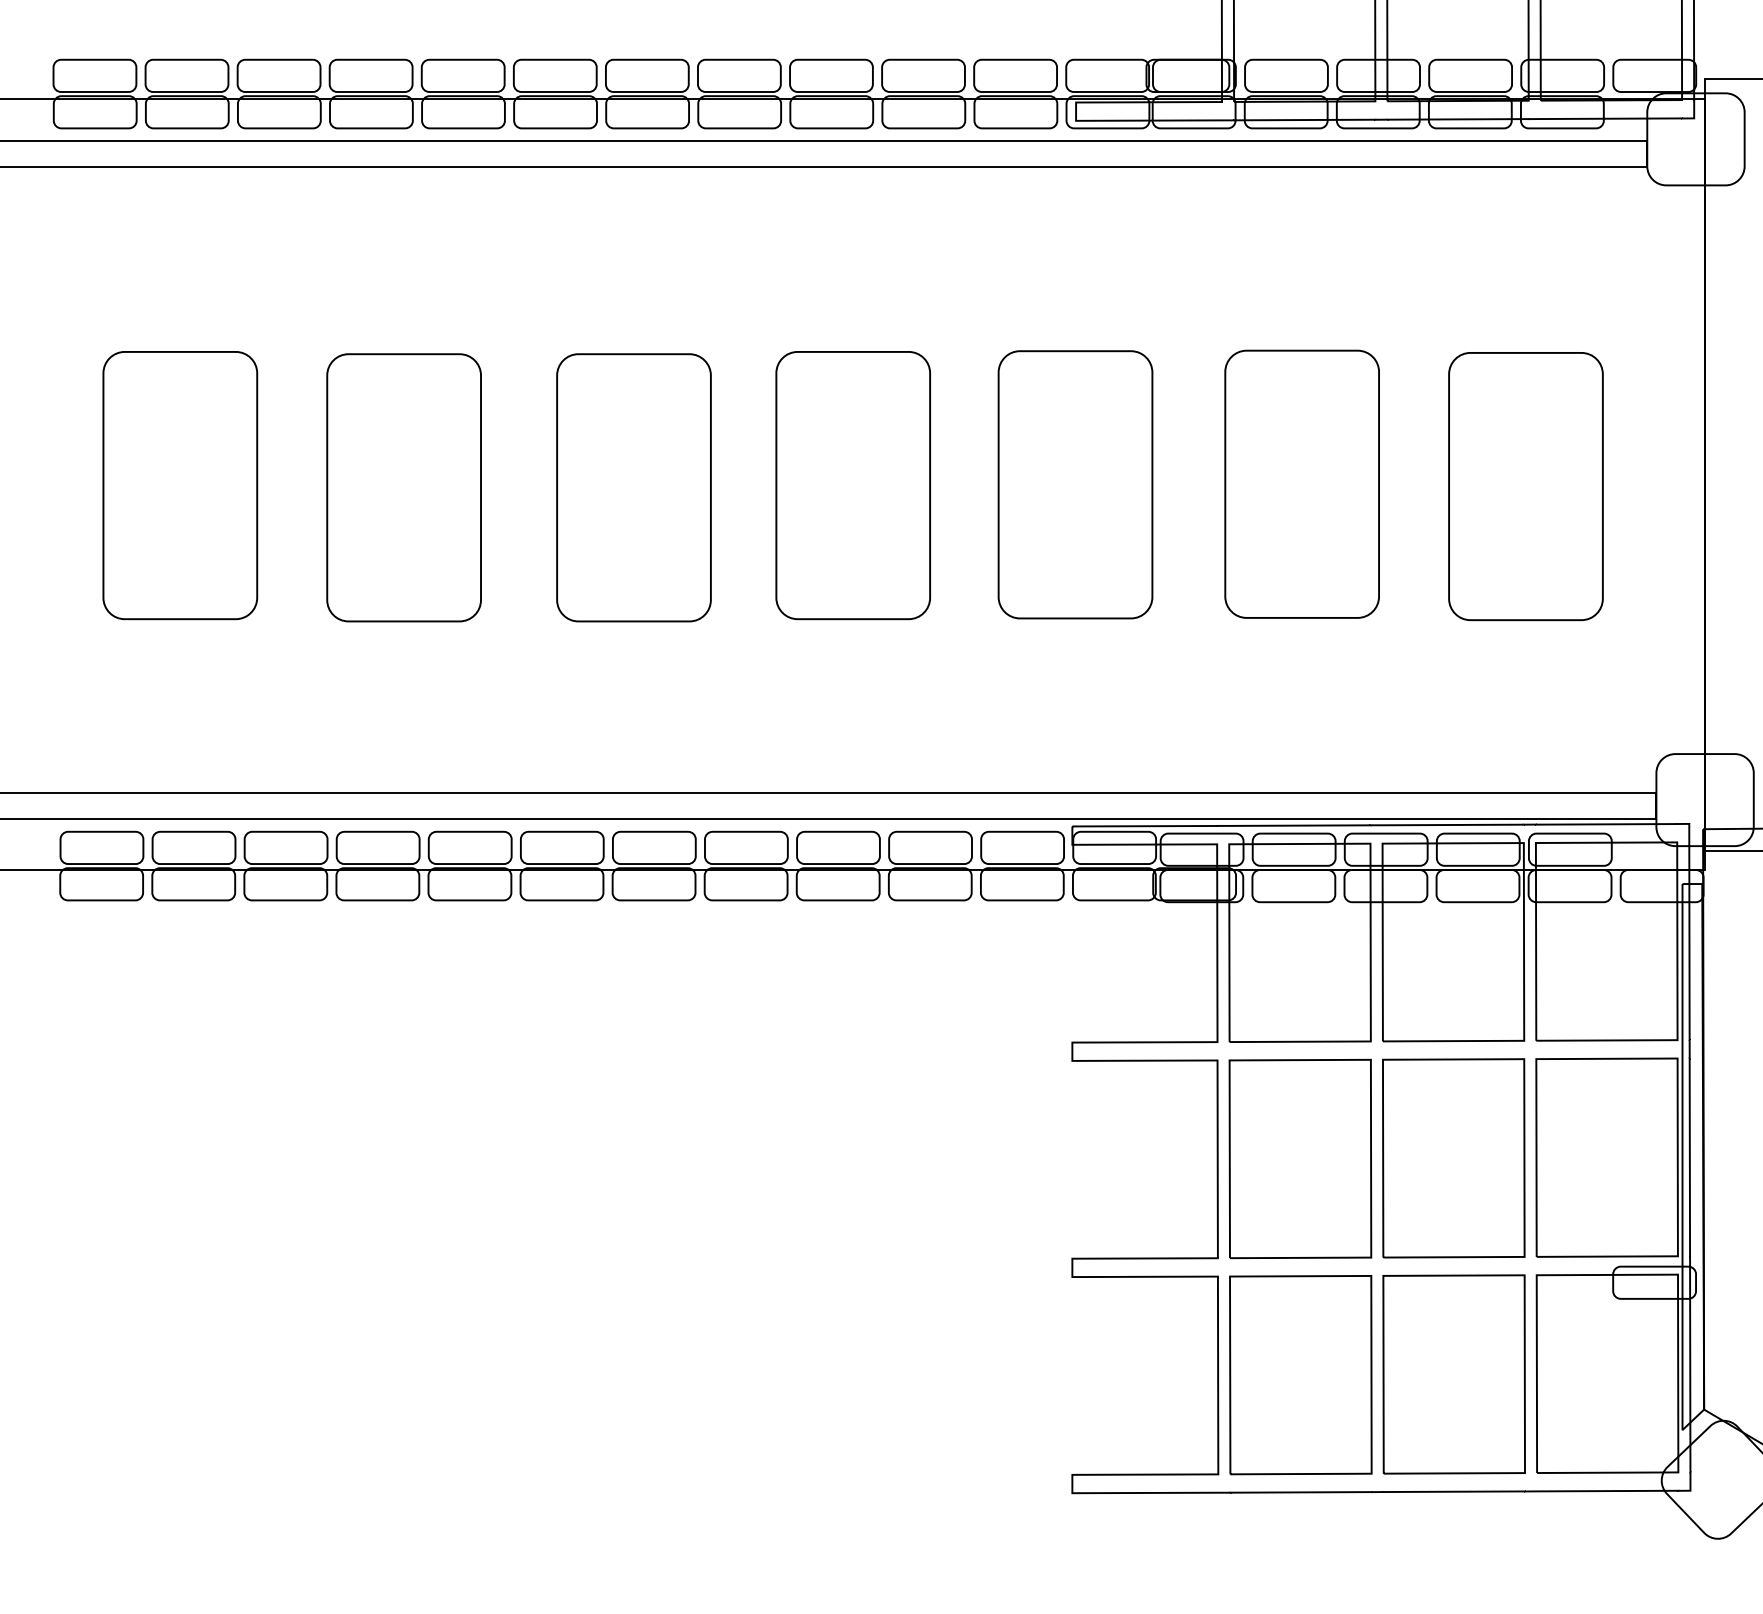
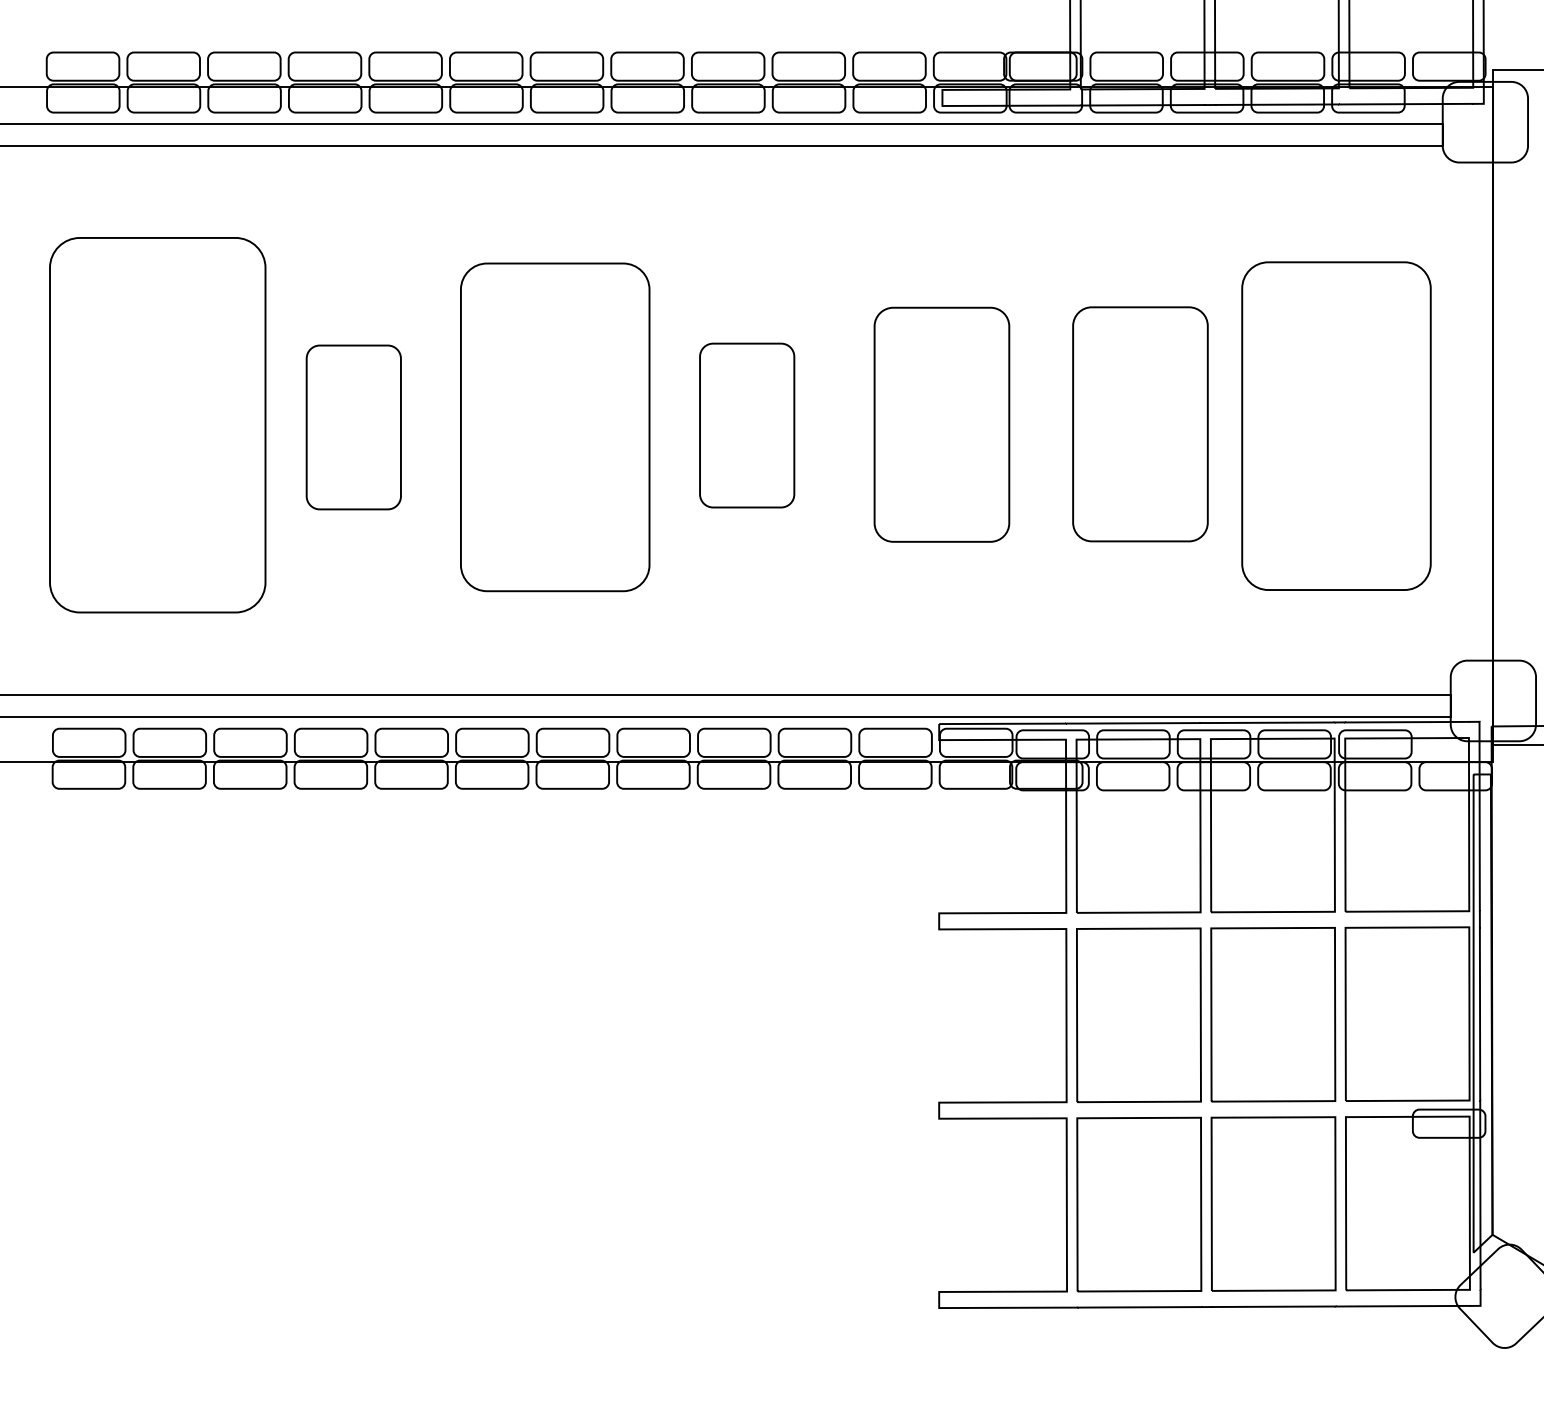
part: (180, 485) -> (157, 425), size x1.6
part: (852, 485) -> (746, 425), size x0.7
part: (1525, 486) -> (1336, 426), size x1.4
part: (403, 487) -> (353, 427), size x0.7
part: (633, 487) -> (554, 427), size x1.4

